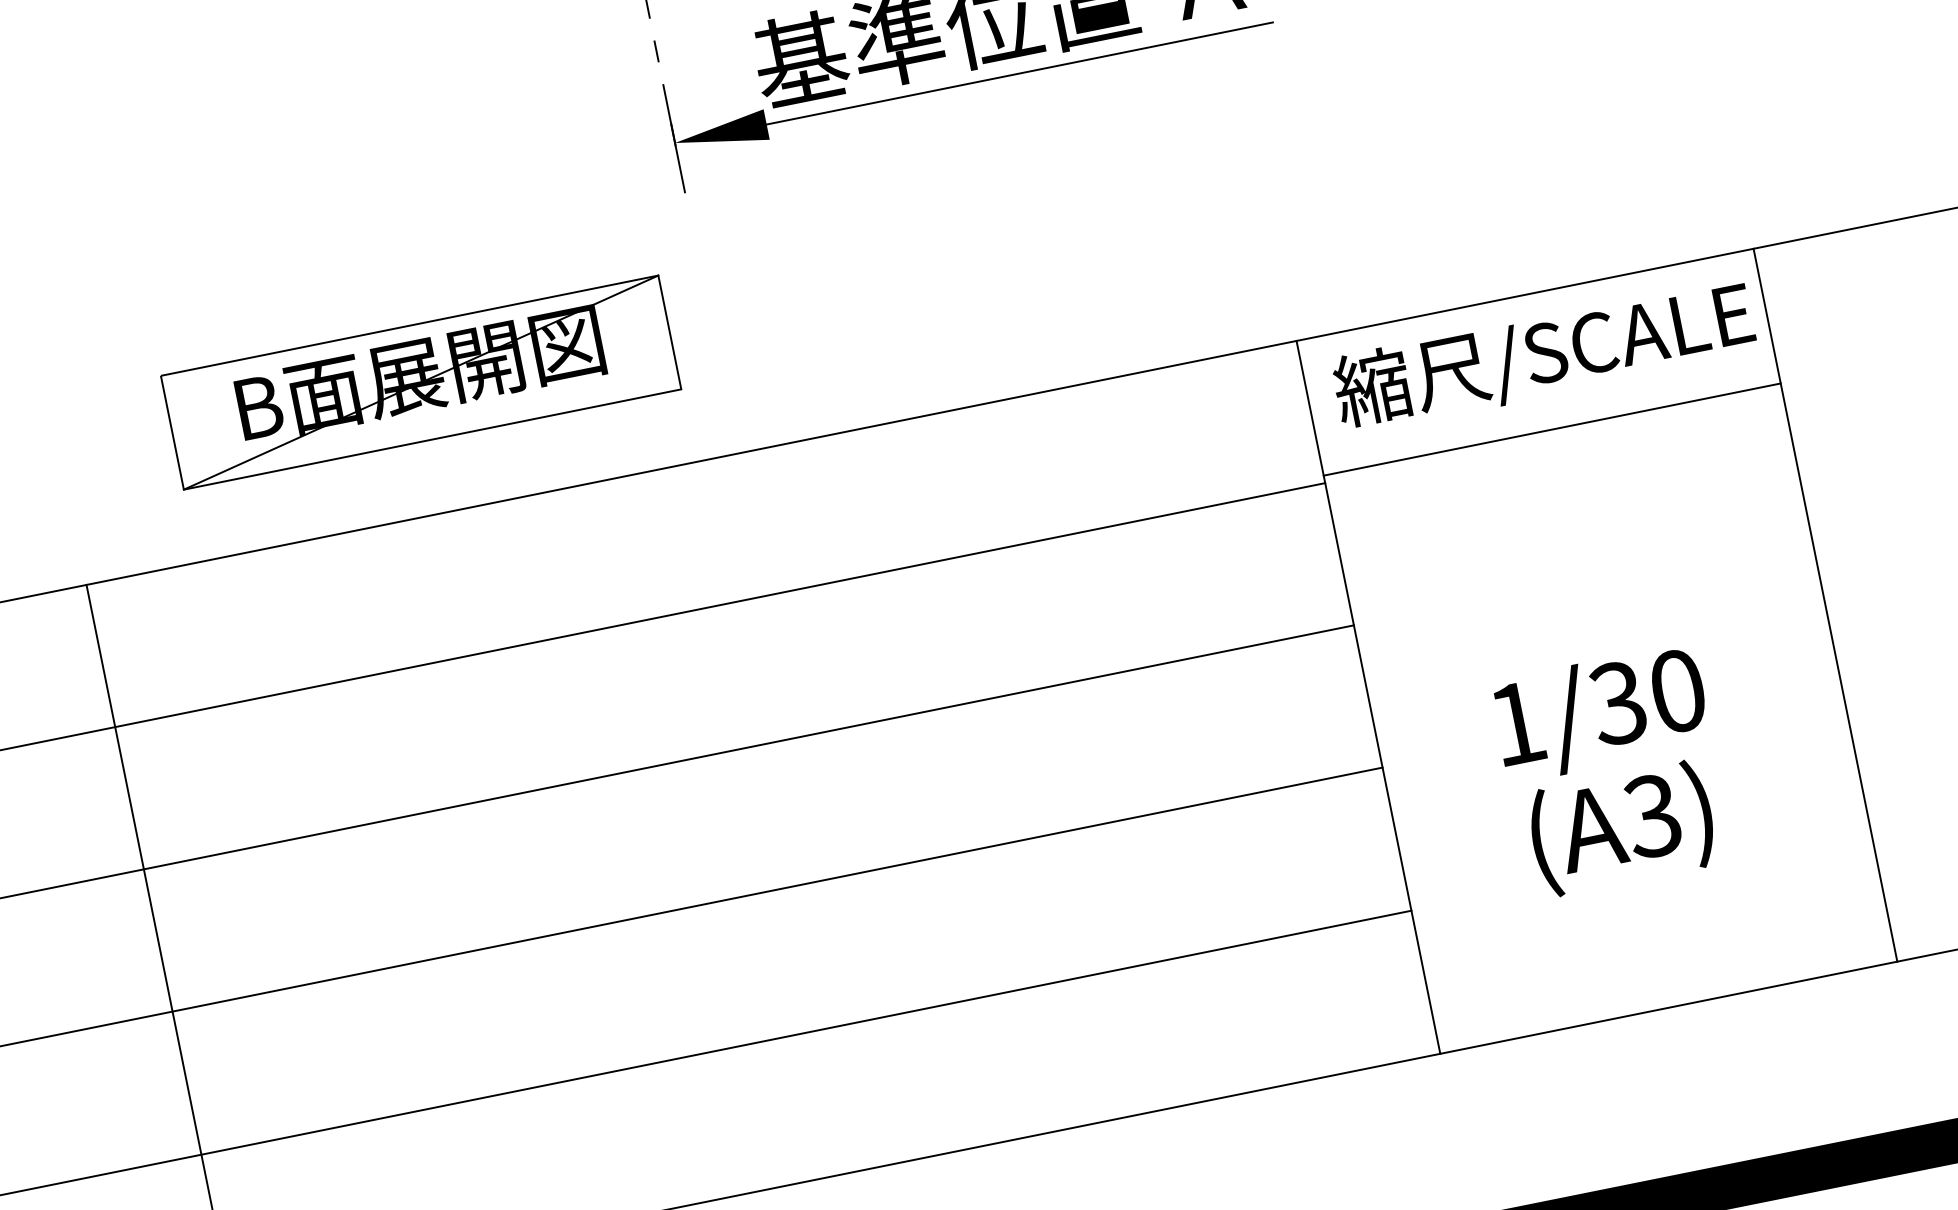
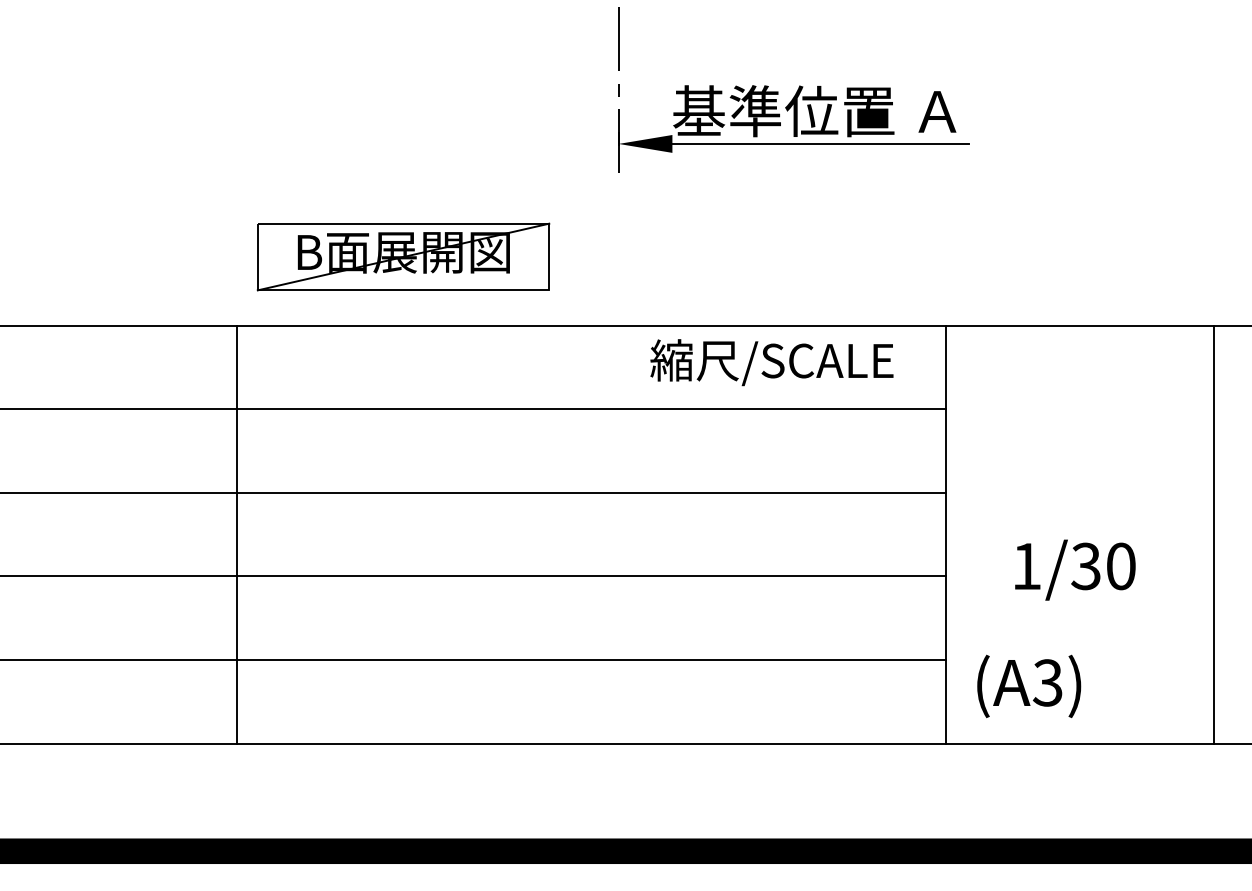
text: (1543, 356) -> (771, 362), moved
part: (420, 381) -> (403, 256), moved
line: (1551, 429) -> (1079, 404), removed
text: (1622, 826) -> (1029, 685), moved

